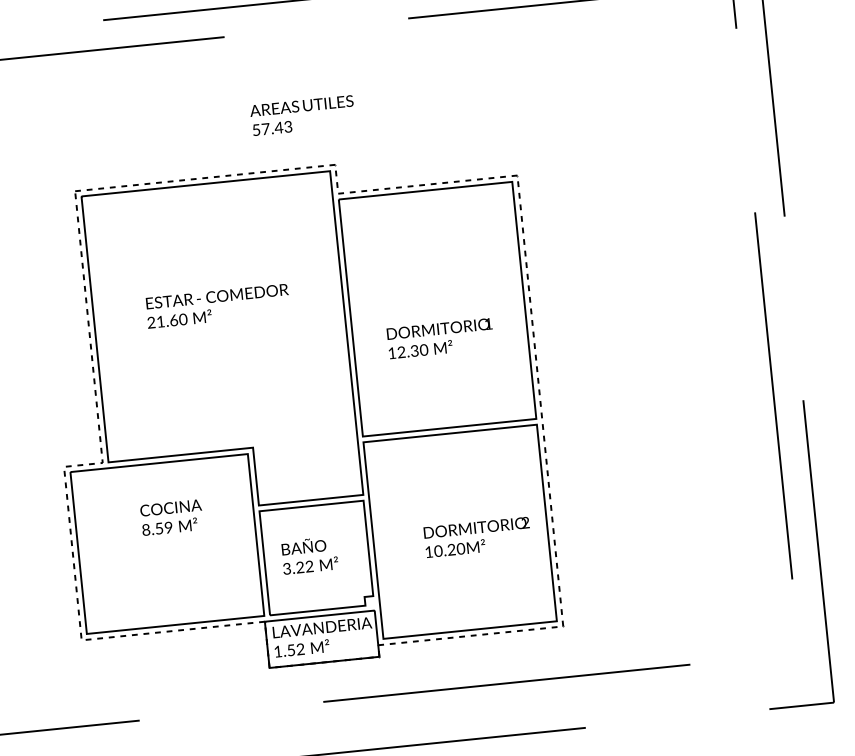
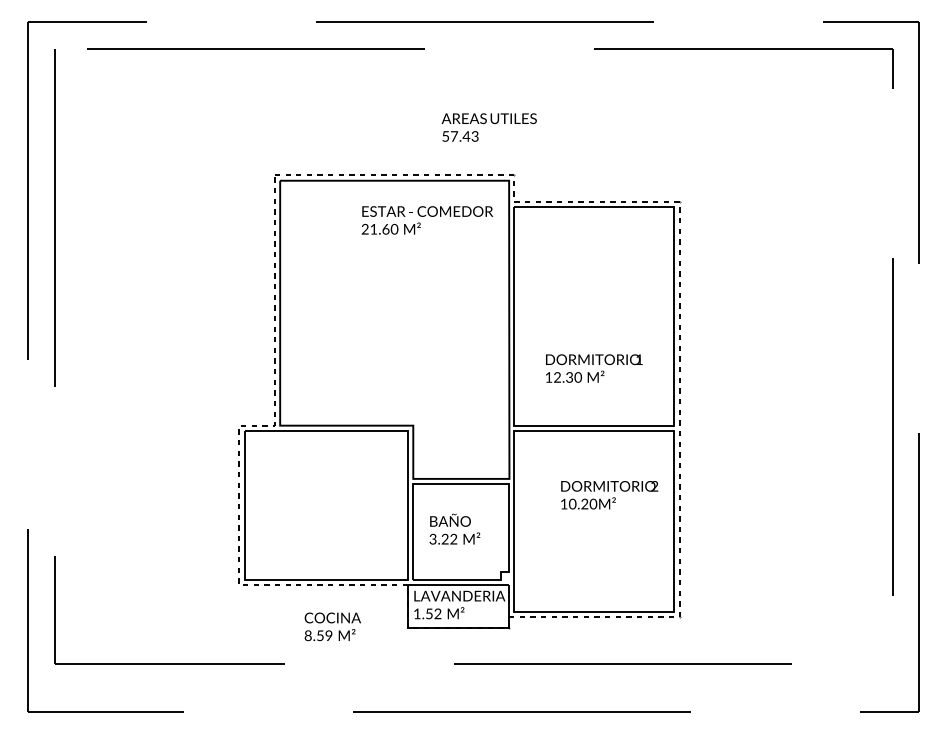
text: (218, 306) -> (427, 220), moved
text: (440, 338) -> (594, 368), moved
text: (171, 517) -> (332, 626), moved
text: (477, 537) -> (609, 495), moved

